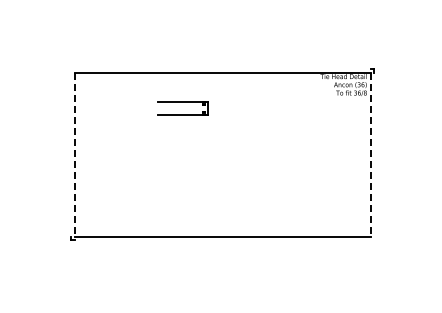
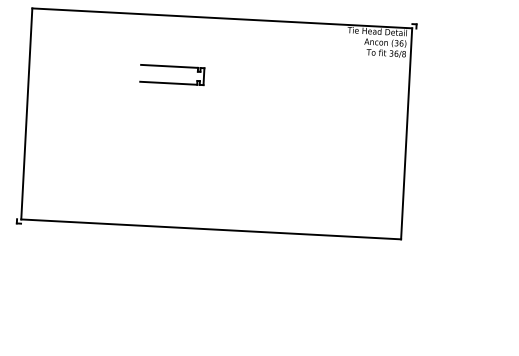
part: (182, 108) -> (171, 74), moved
line: (74, 155) -> (26, 114), dashed -> solid
line: (370, 155) -> (406, 134), dashed -> solid

